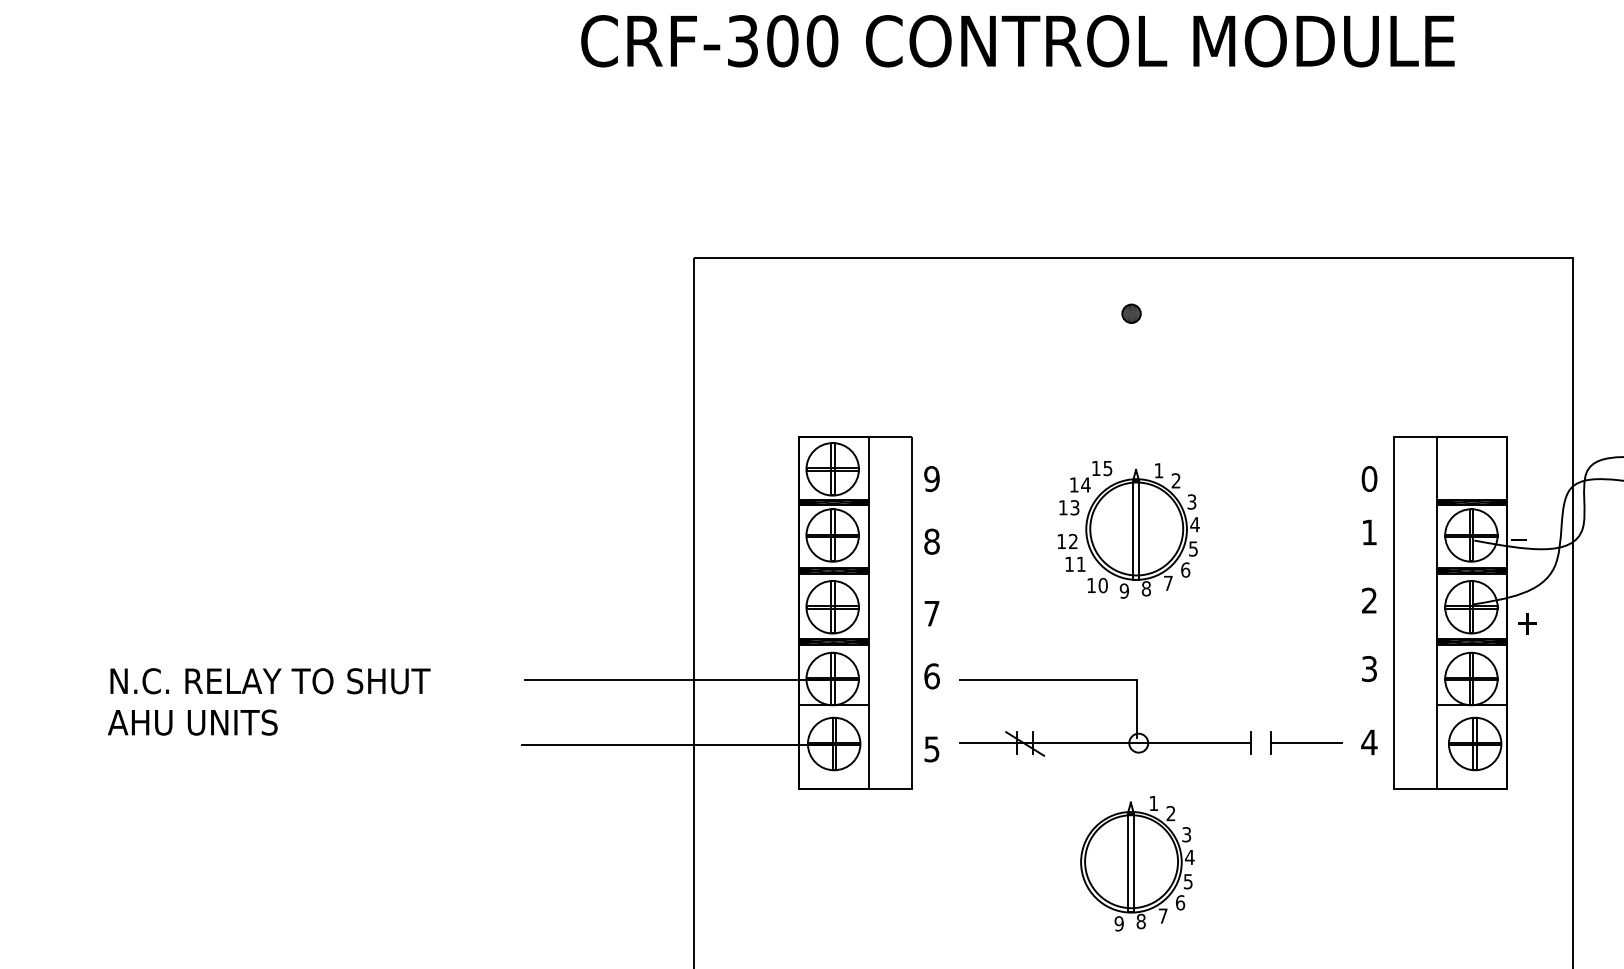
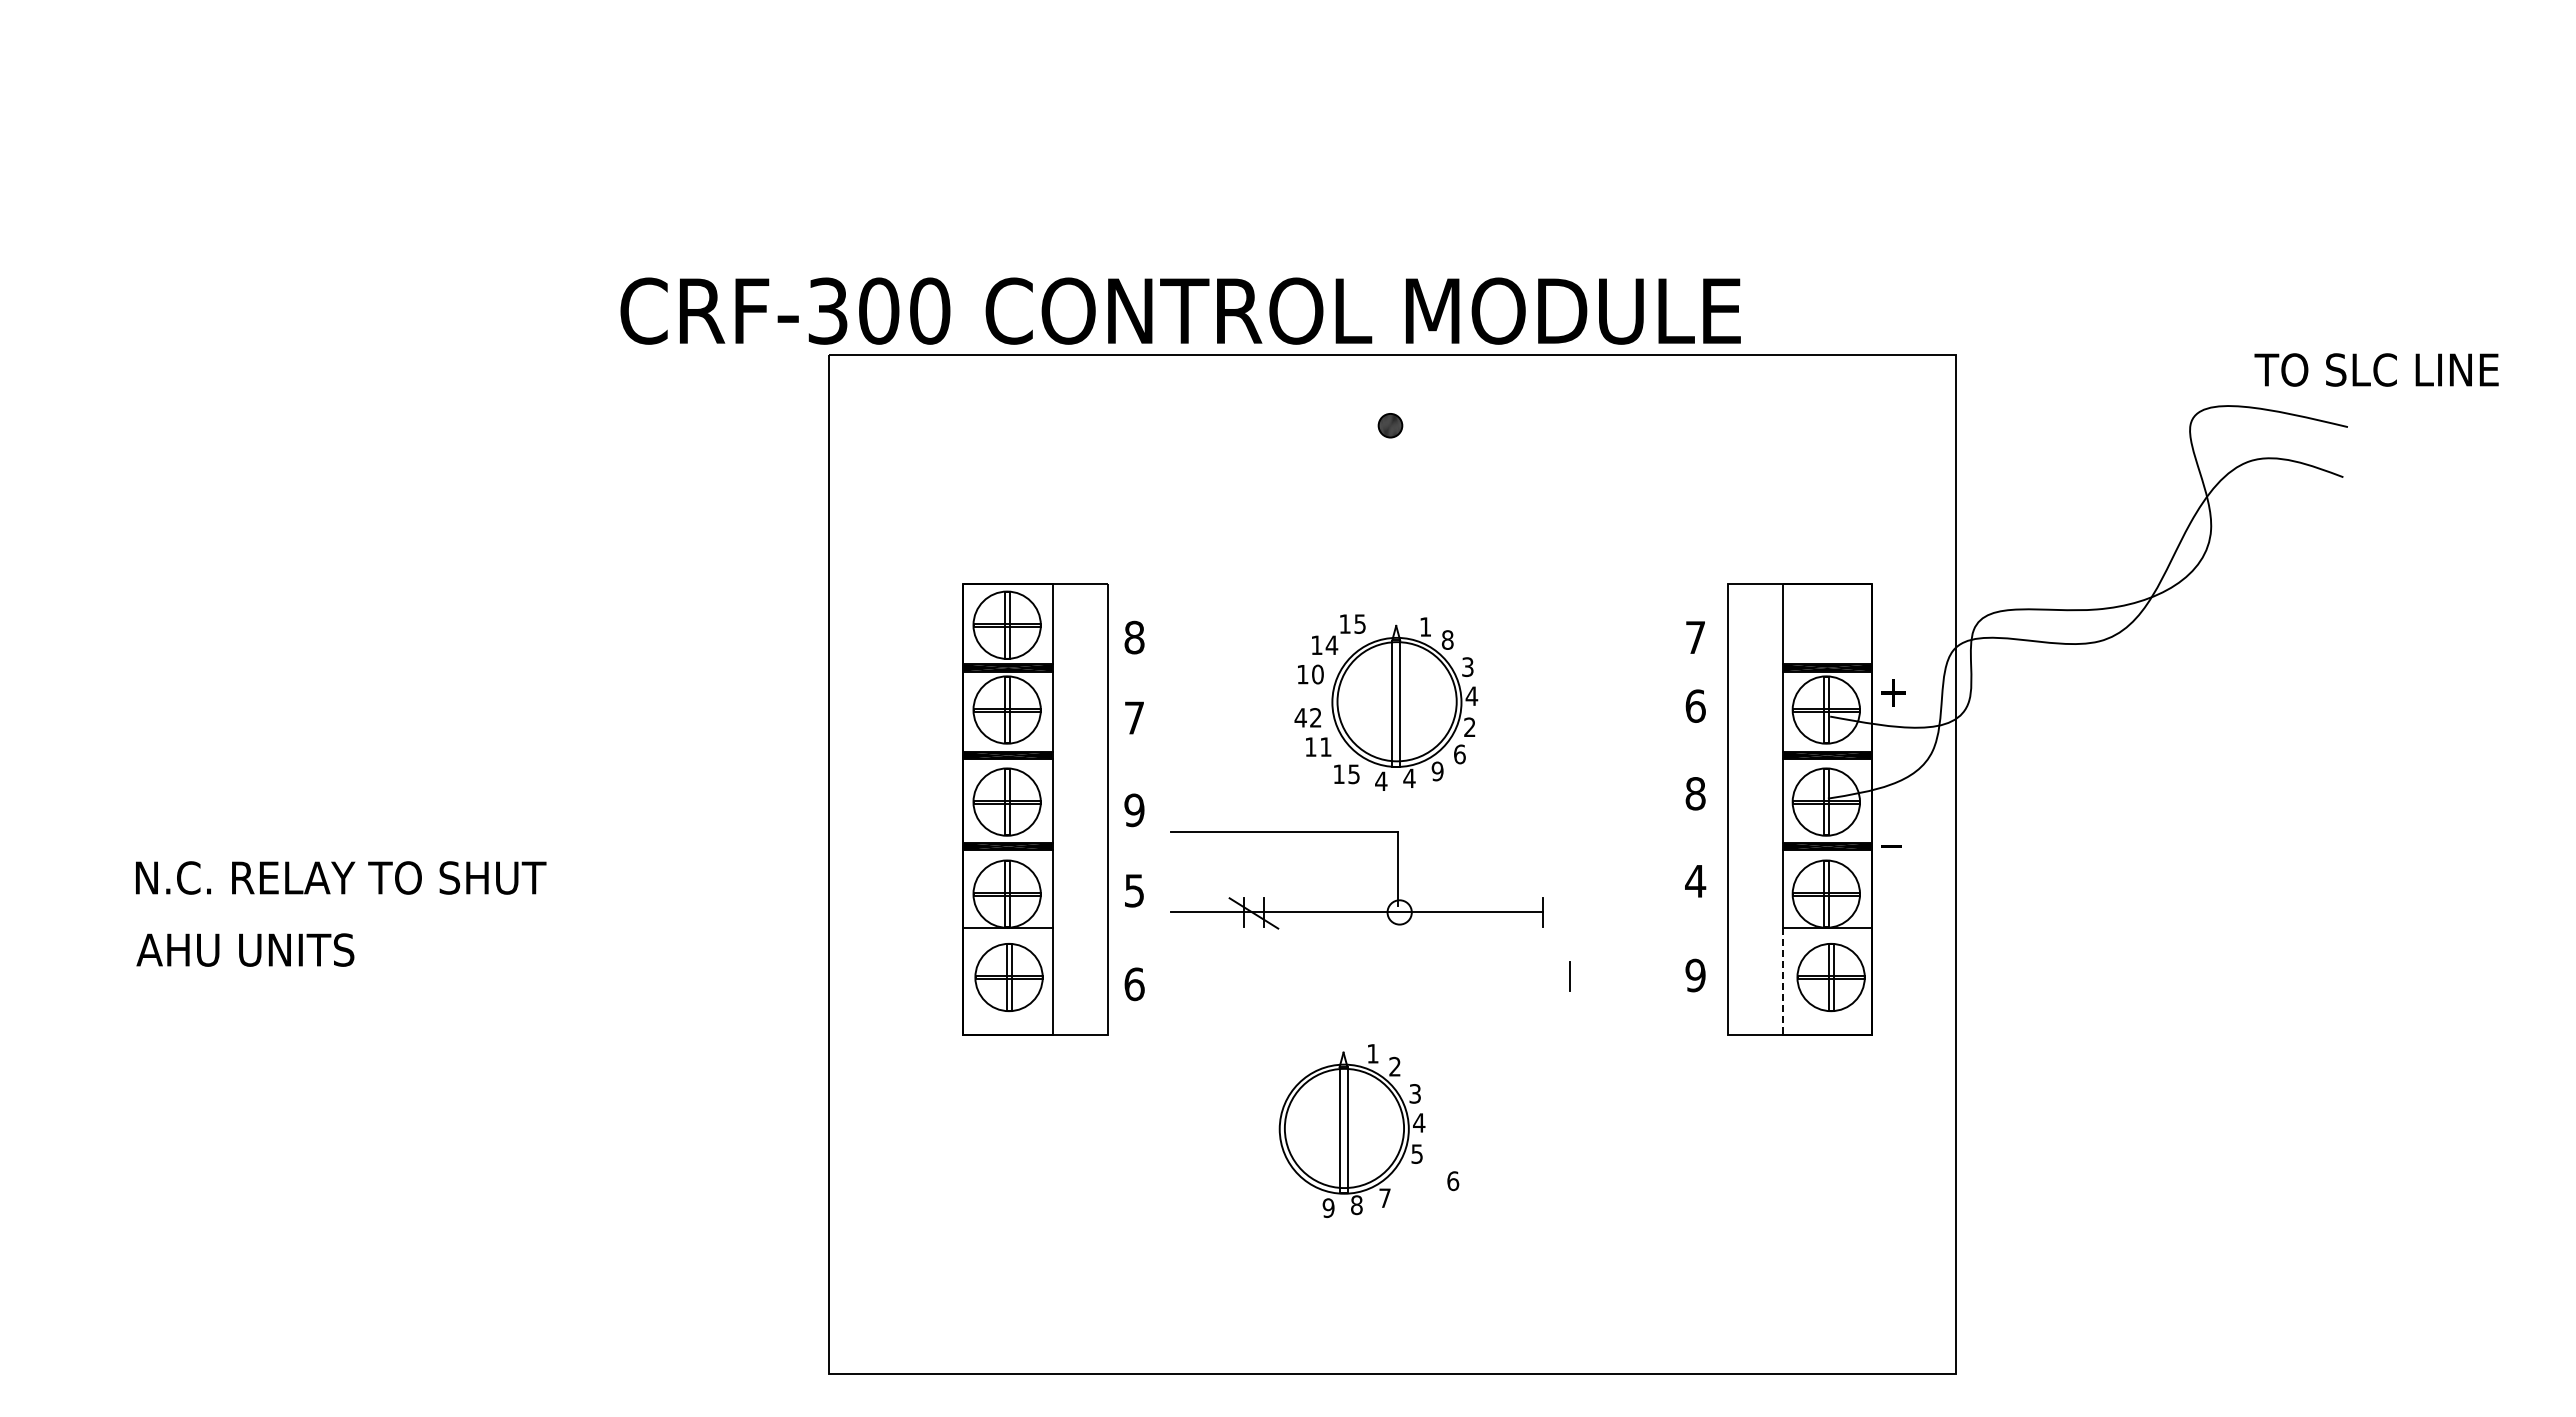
text: (1017, 40) -> (1180, 310), moved
text: (931, 478) -> (1134, 637), 9 -> 8
text: (1369, 478) -> (1695, 637), 0 -> 7
text: (1176, 480) -> (1447, 639), 2 -> 8
text: (1074, 507) -> (1317, 674), 13 -> 10
text: (1521, 526) -> (1890, 698), _ -> +
text: (1369, 531) -> (1695, 705), 1 -> 6
text: (931, 541) -> (1134, 717), 8 -> 7
text: (1061, 541) -> (1300, 717), 12 -> 42
text: (1193, 549) -> (1469, 727), 5 -> 2
text: (1168, 583) -> (1437, 771), 7 -> 9
text: (1103, 585) -> (1354, 774), 10 -> 15
text: (1146, 588) -> (1409, 778), 8 -> 4
text: (1124, 591) -> (1381, 781), 9 -> 4
text: (1369, 600) -> (1695, 793), 2 -> 8
text: (931, 613) -> (1134, 810), 7 -> 9
text: (1525, 627) -> (1895, 828), + -> _
text: (1369, 669) -> (1695, 881), 3 -> 4
text: (931, 676) -> (1134, 890), 6 -> 5
text: (270, 680) -> (341, 877), moved
line: (680, 680) -> (811, 895), removed
text: (192, 722) -> (245, 949), moved
part: (1105, 742) -> (1356, 911), moved
text: (1369, 742) -> (1695, 975), 4 -> 9
line: (1306, 743) -> (1614, 976), removed
line: (677, 744) -> (807, 978), removed
line: (1437, 747) -> (1782, 981), solid -> dashed
text: (931, 749) -> (1134, 984), 5 -> 6
part: (1137, 863) -> (1351, 1130), moved

